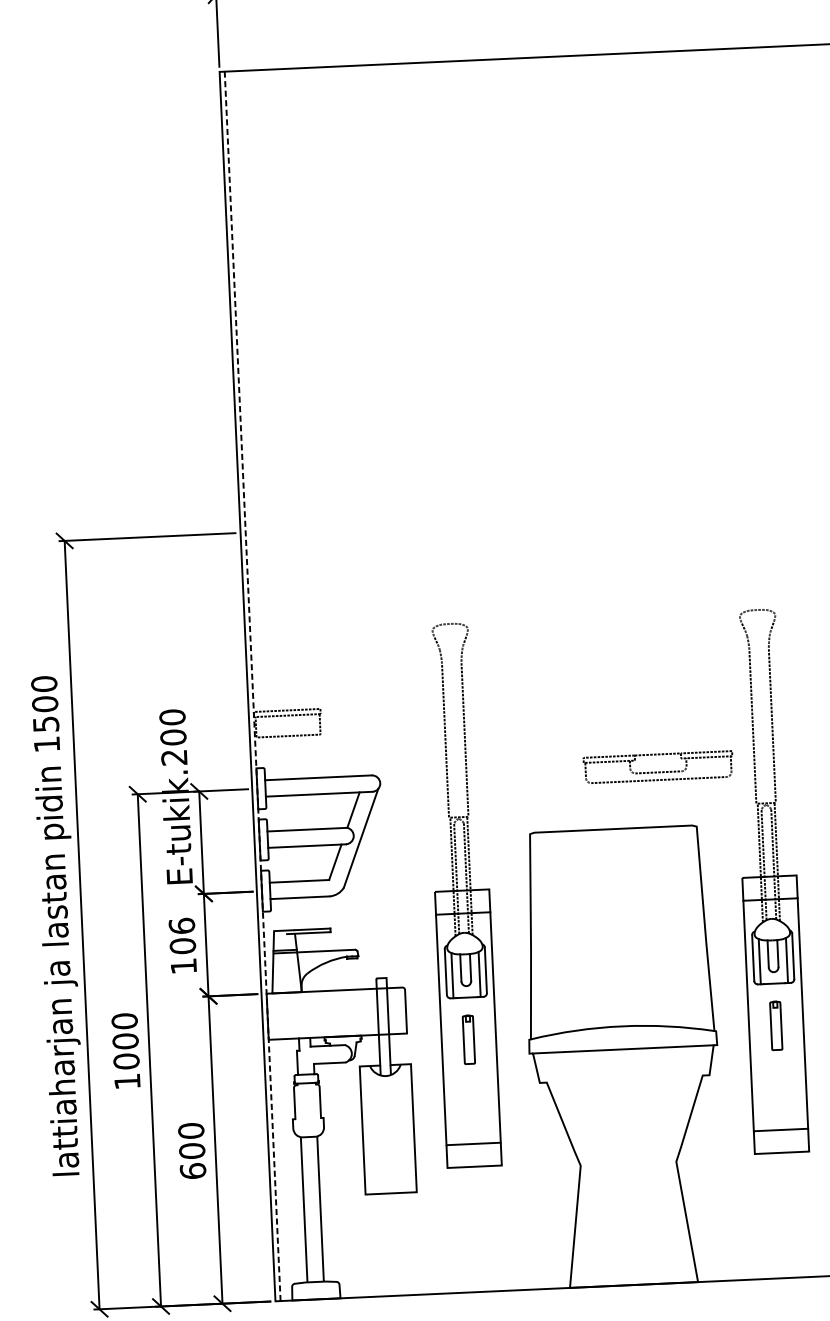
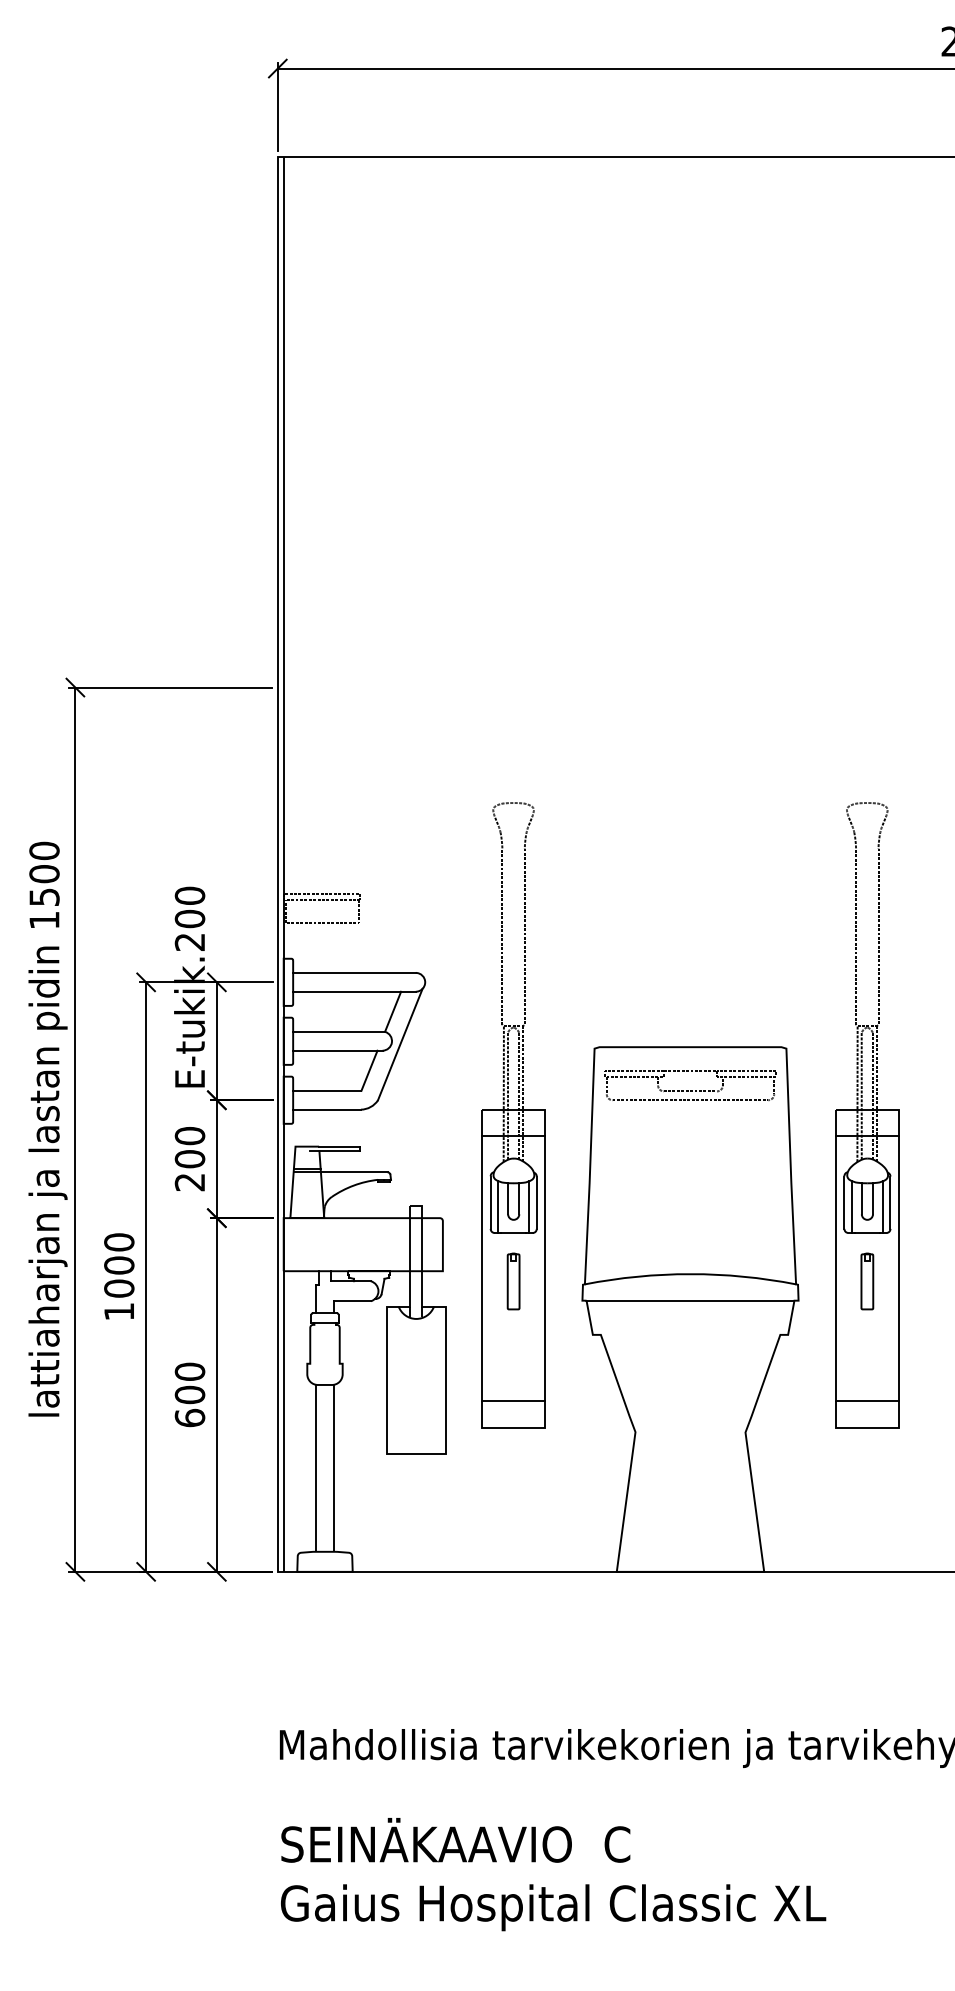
line: (252, 685) -> (283, 863), dashed -> solid
part: (658, 767) -> (690, 1085), moved
text: (182, 945) -> (189, 1158), 106 -> 200

